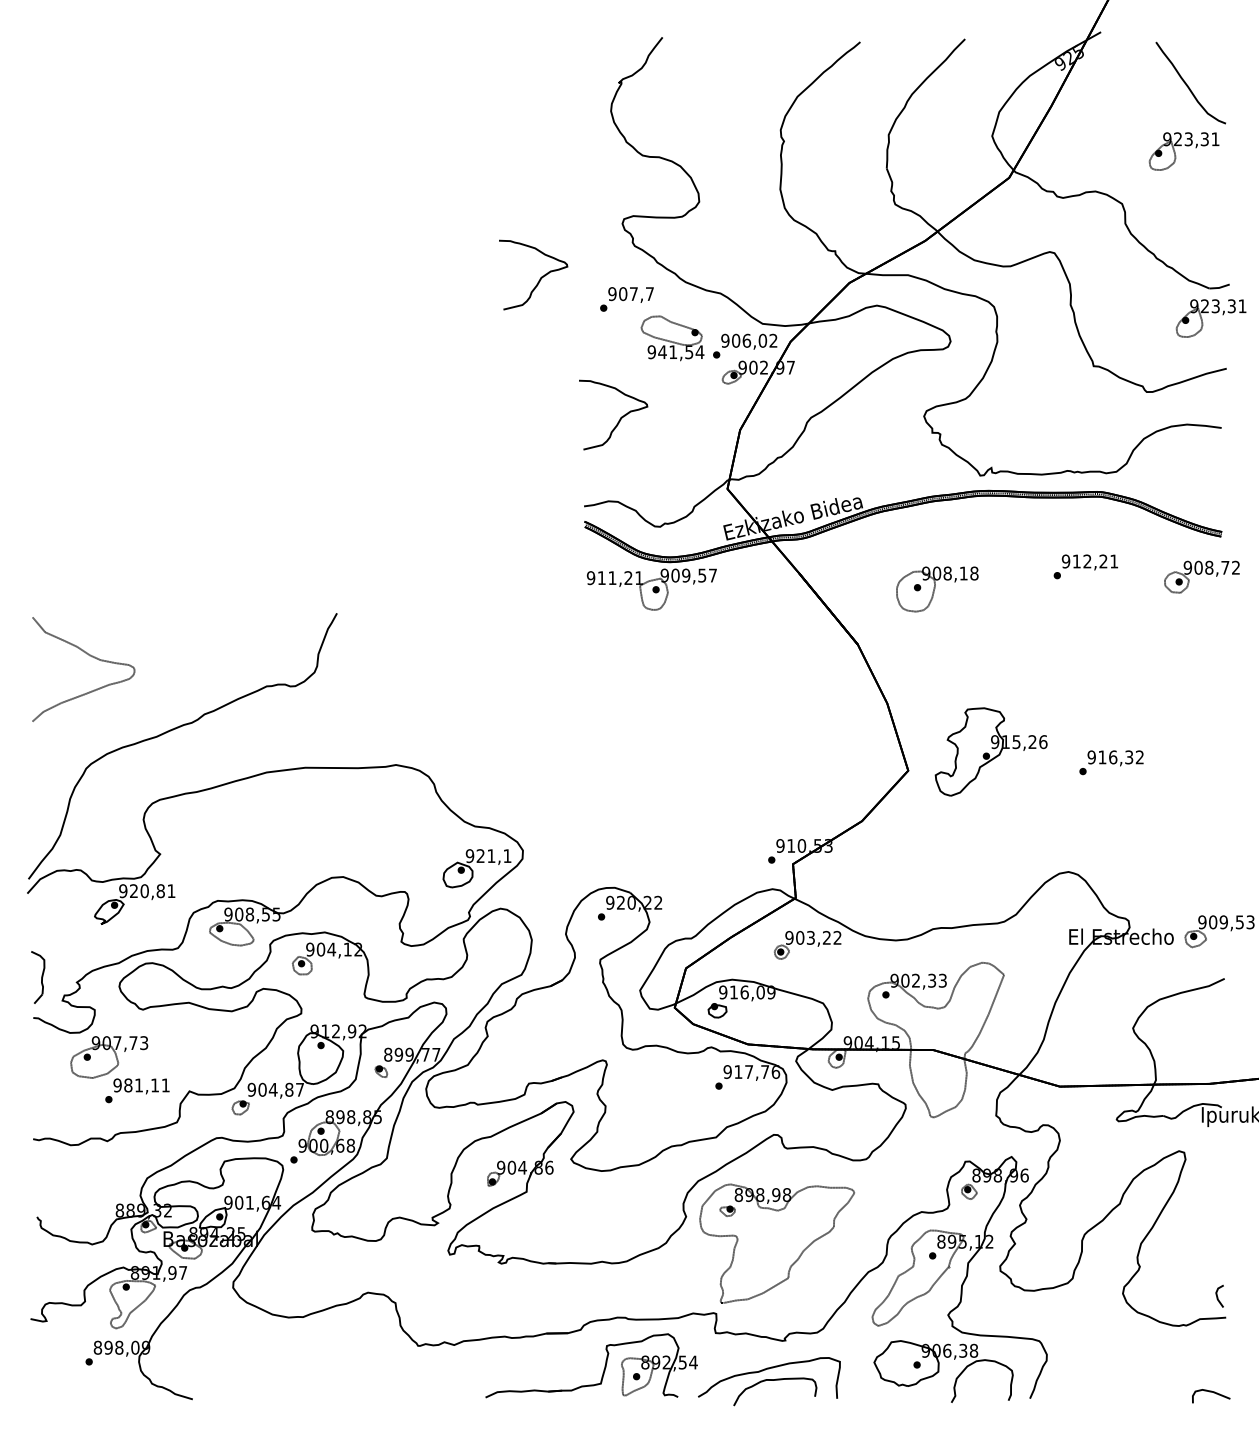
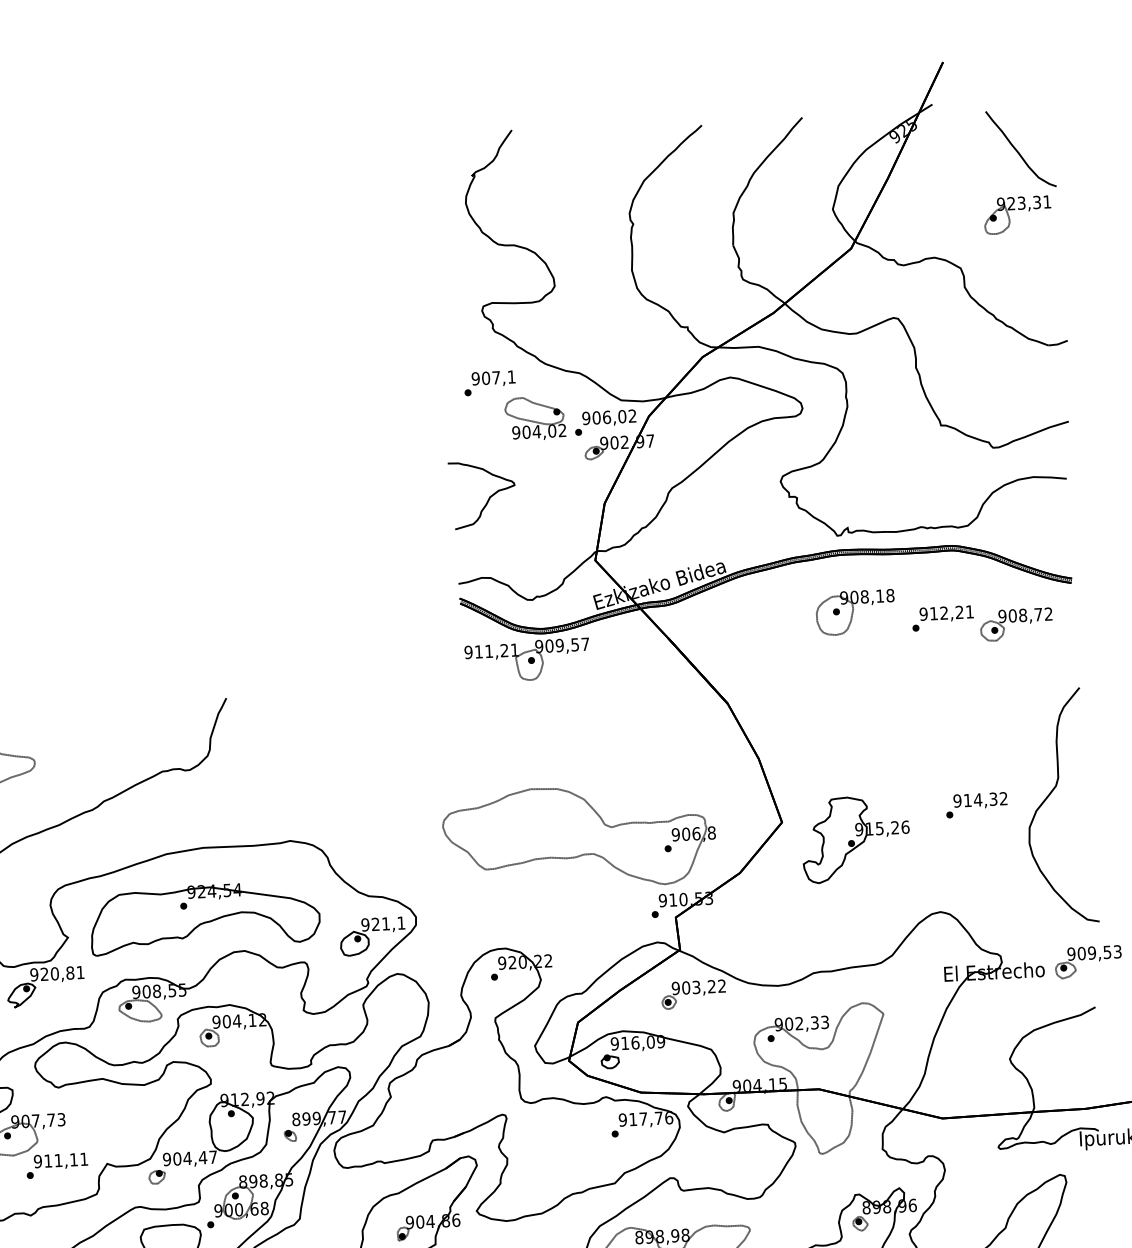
curve: (540, 277) -> (405, 366), removed
text: (649, 293) -> (511, 376), 907,7 -> 907,1
part: (1210, 318) -> (1050, 374), removed
text: (681, 352) -> (544, 431), 941,54 -> 904,02
part: (1201, 576) -> (1015, 624), moved
part: (937, 589) -> (855, 612), moved
part: (990, 751) -> (855, 838), moved
text: (1112, 757) -> (977, 800), 916,32 -> 914,32
curve: (1187, 757) -> (1049, 796), added
part: (696, 775) -> (579, 836), added
part: (303, 840) -> (204, 917), added
text: (128, 1085) -> (48, 1161), 981,11 -> 911,11
text: (288, 1089) -> (202, 1157), 904,87 -> 904,47

